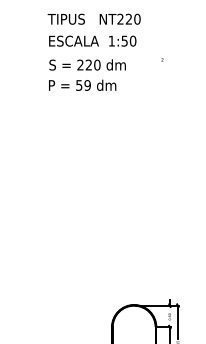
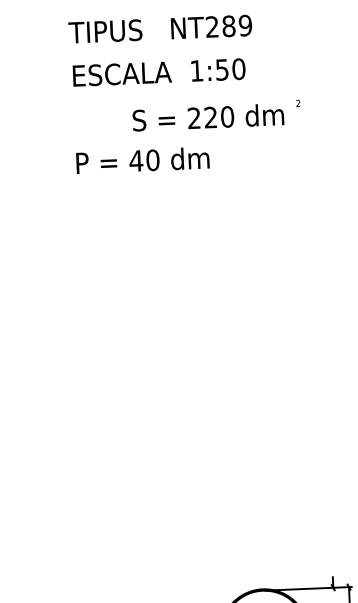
text: (132, 19) -> (235, 26), NT220 -> NT289
text: (87, 64) -> (208, 116), moved
text: (82, 85) -> (142, 160), 59 -> 40

